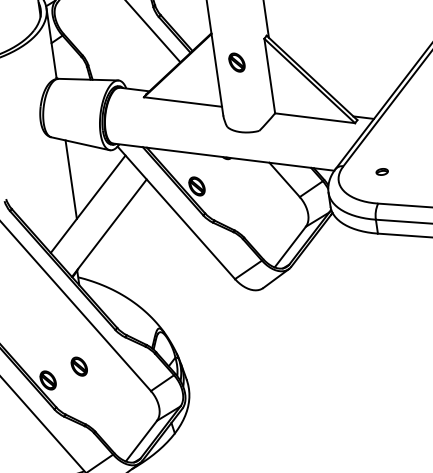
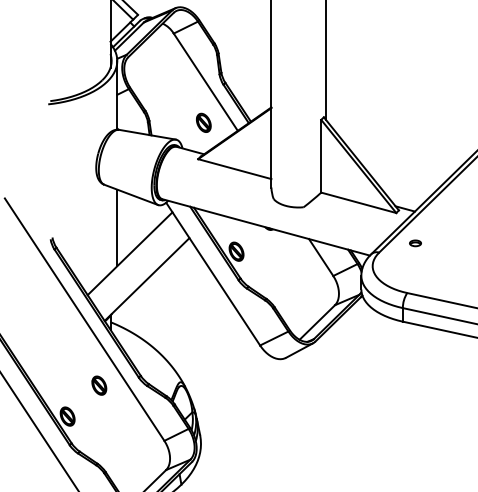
part: (236, 62) -> (203, 122), moved
part: (382, 172) -> (415, 243), moved
part: (79, 366) -> (99, 385), moved

